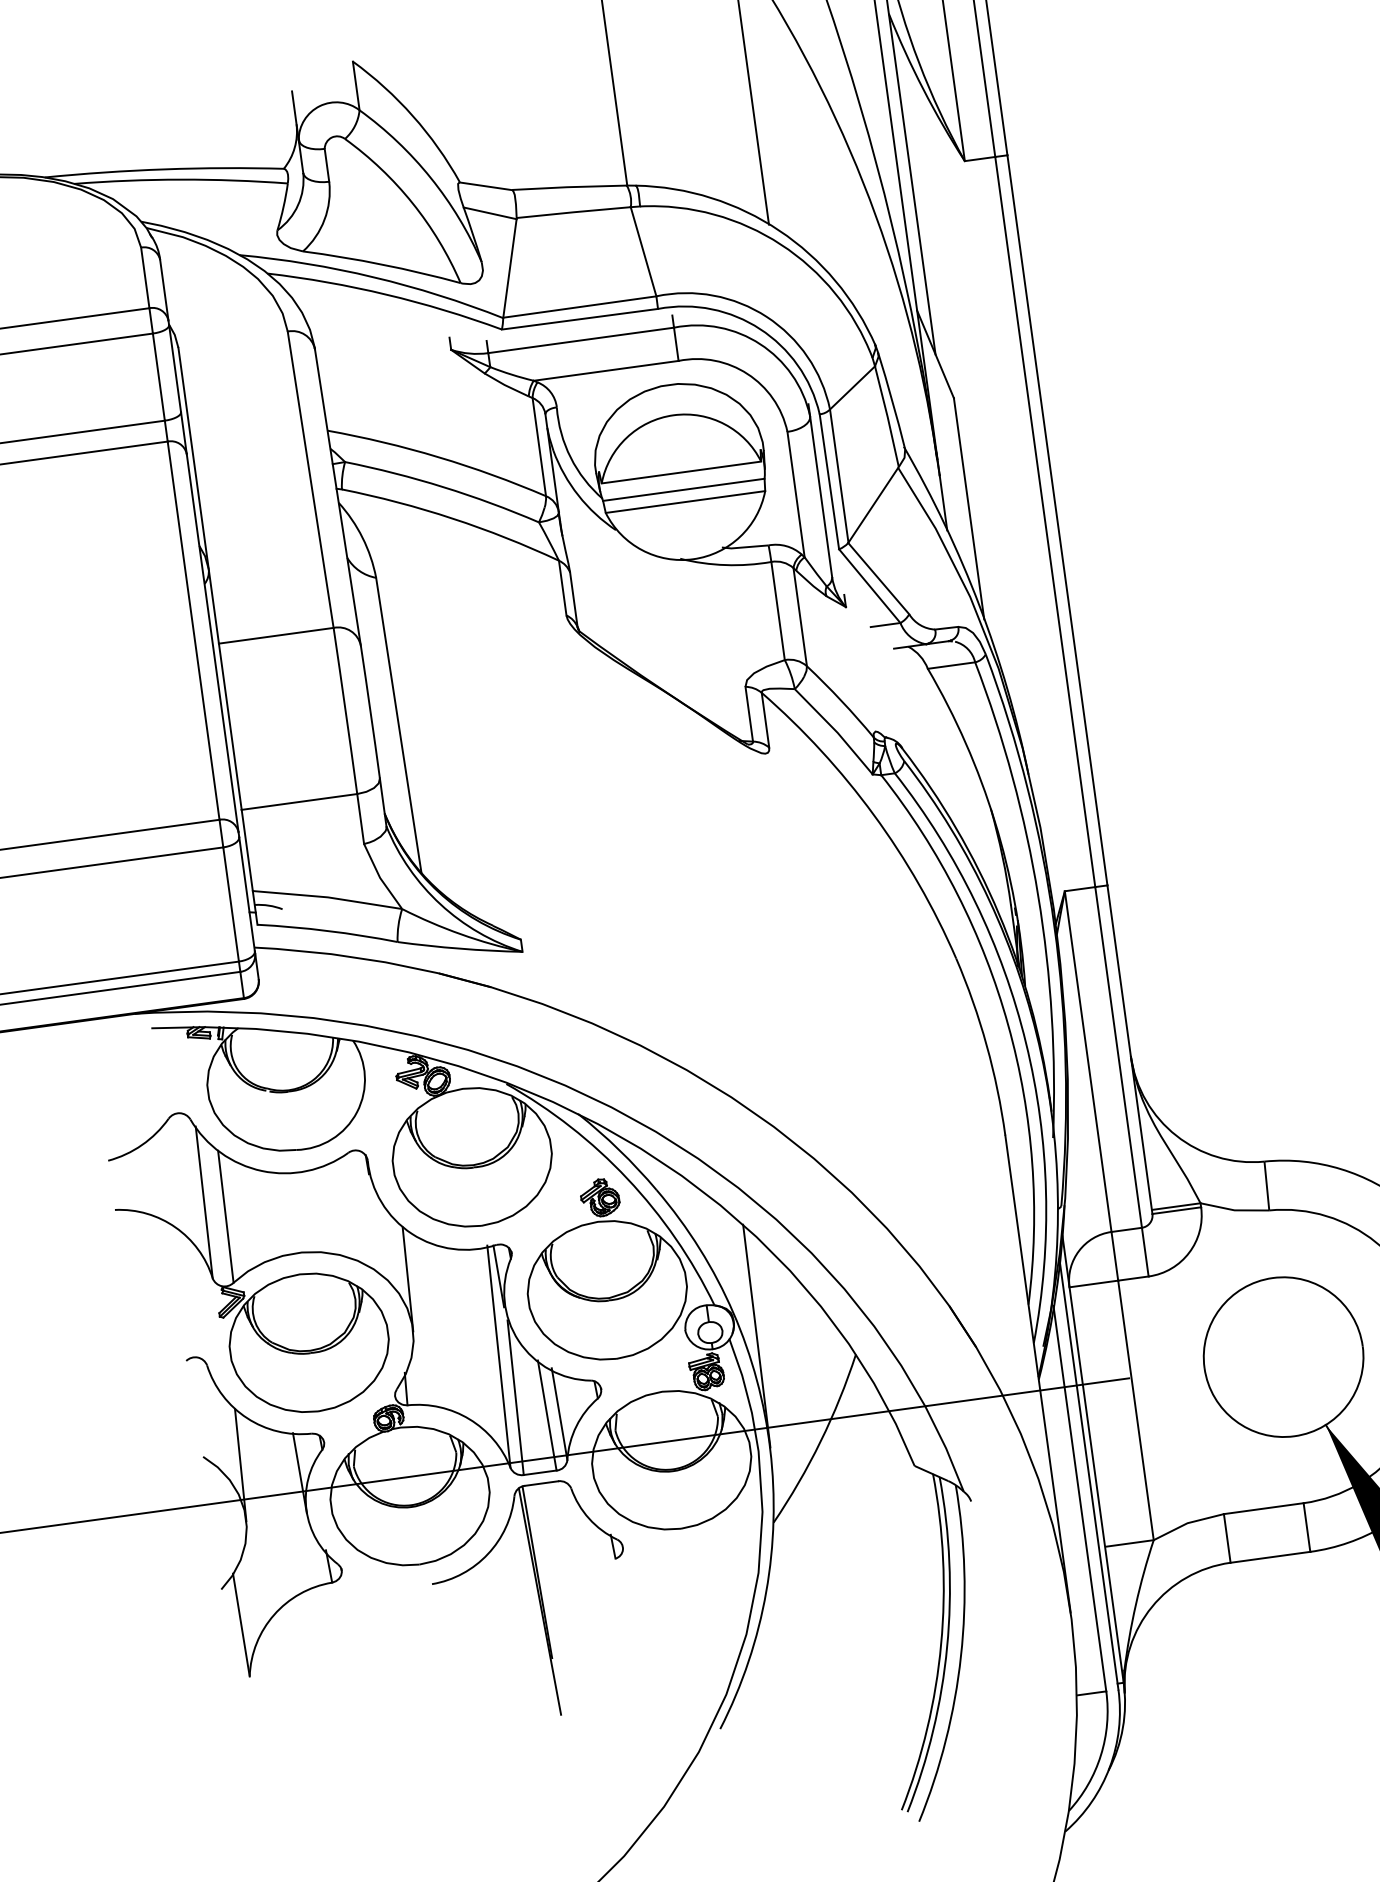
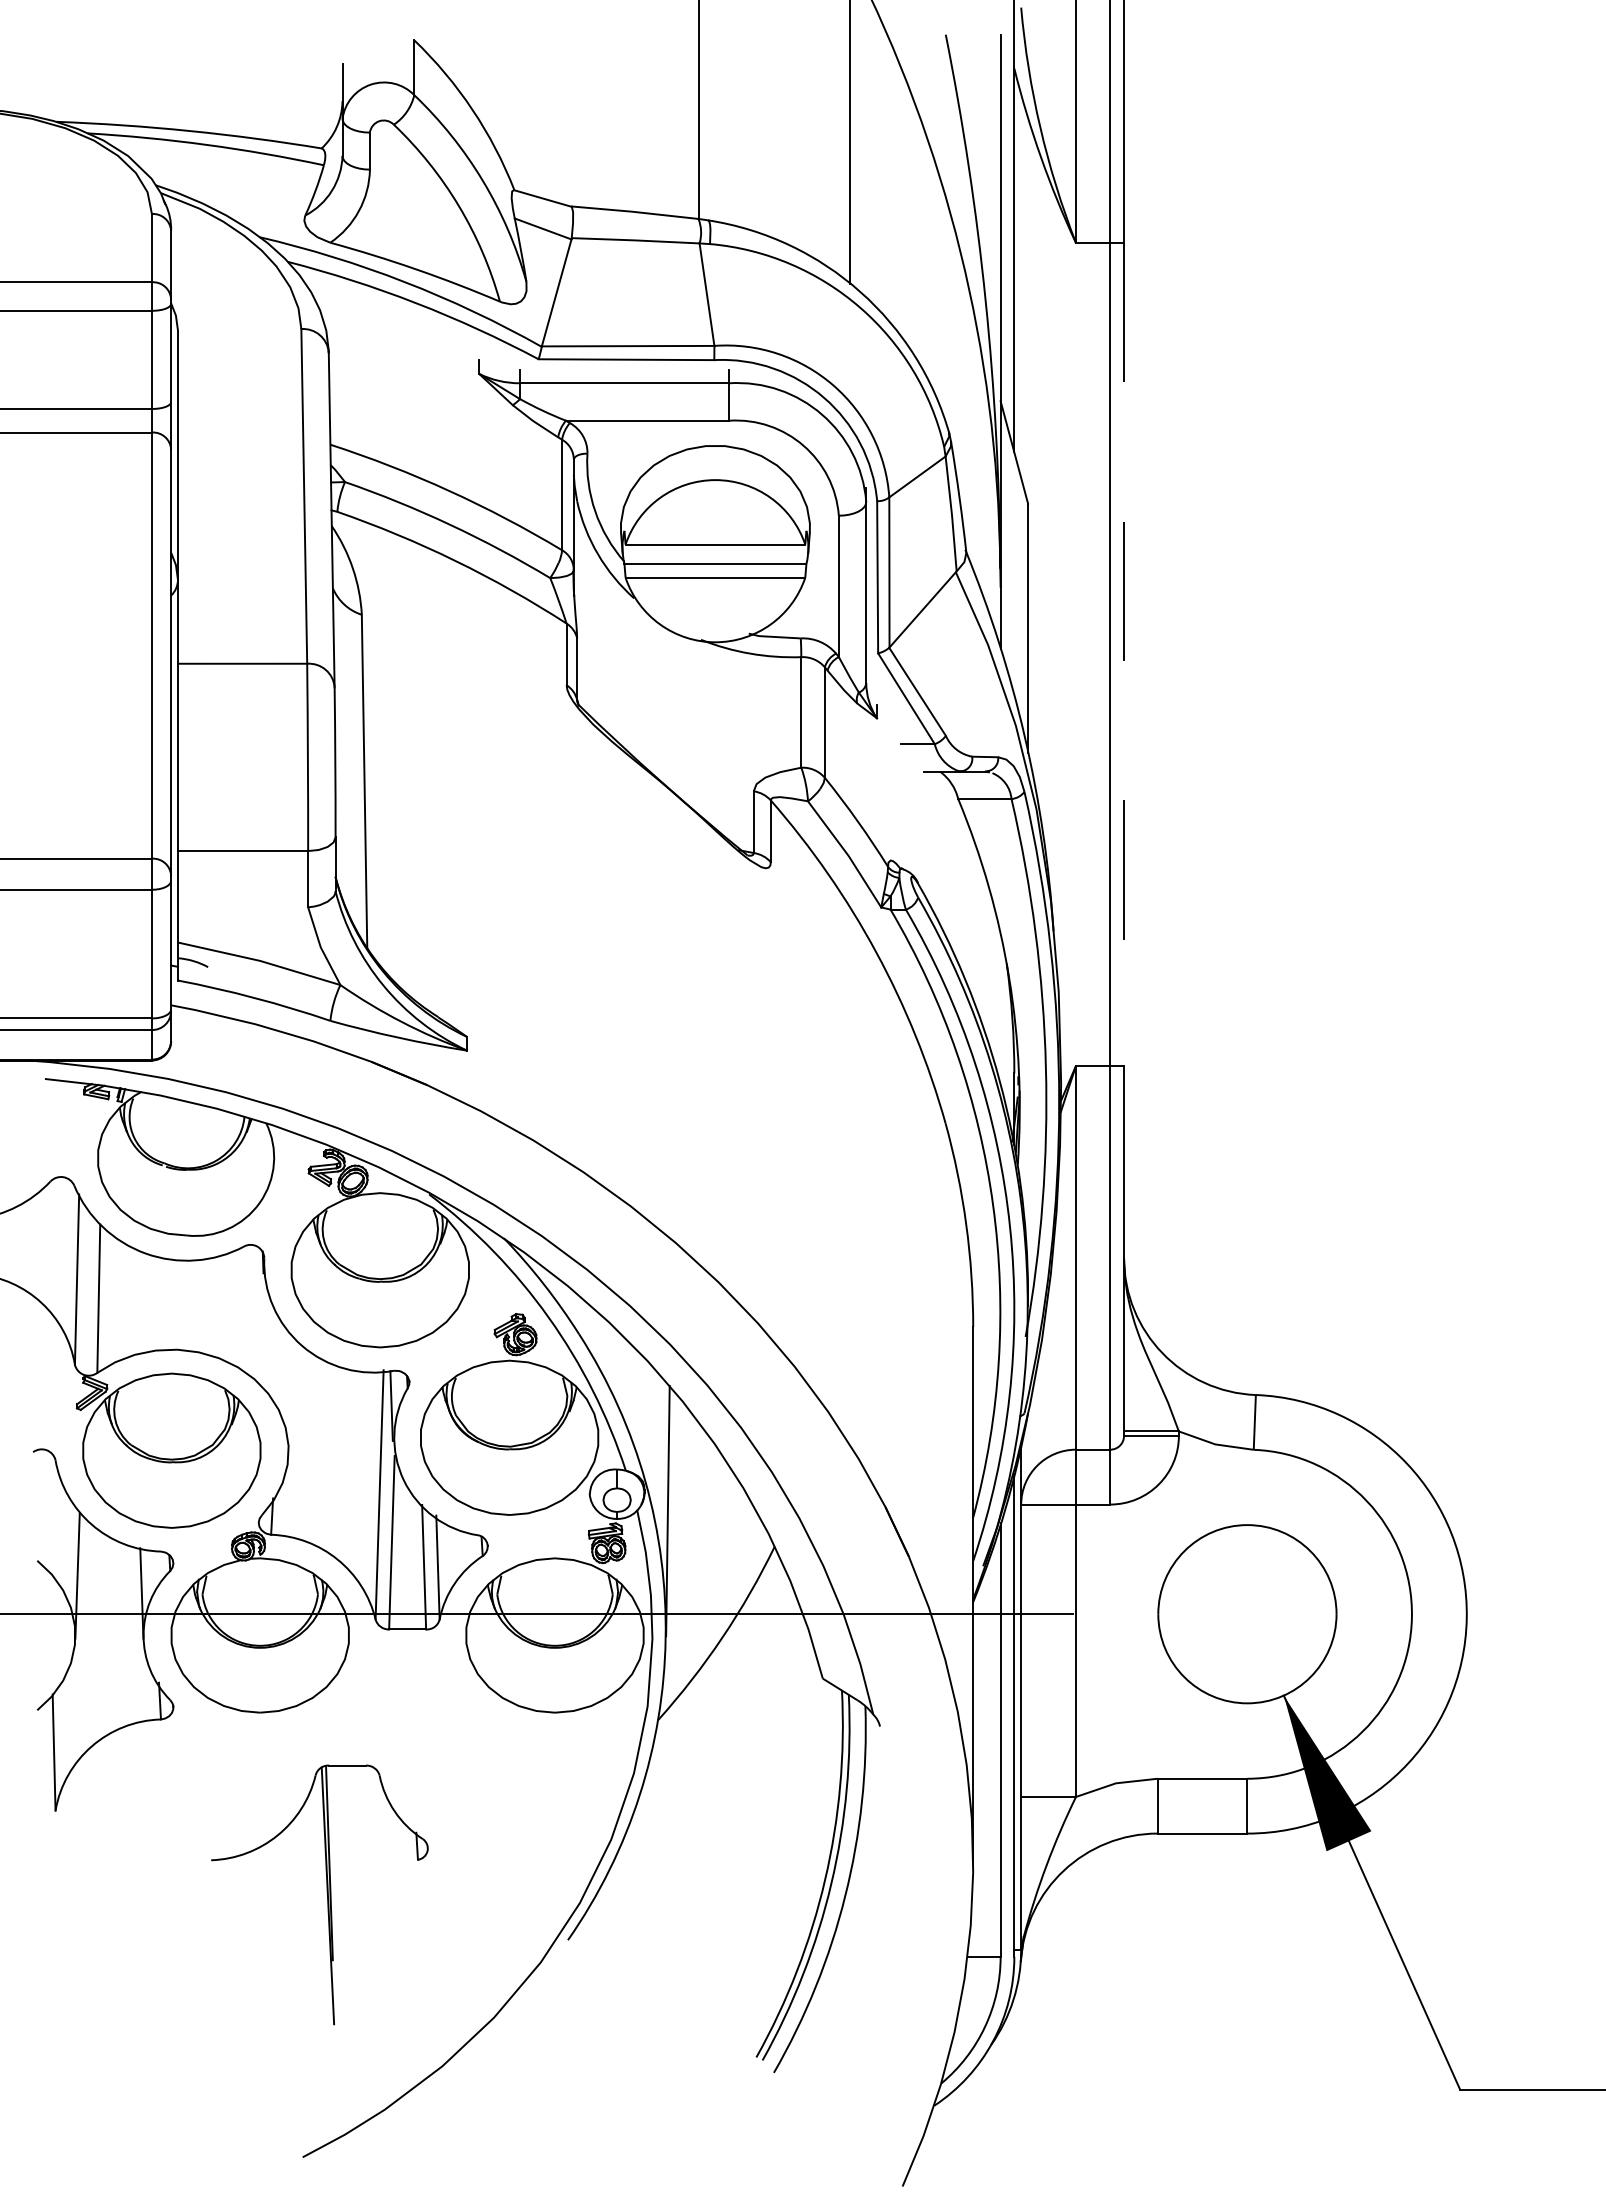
line: (1057, 520) -> (1124, 654), solid -> dashed
line: (407, 1279) -> (290, 1395), removed
part: (538, 1599) -> (326, 1893), moved

